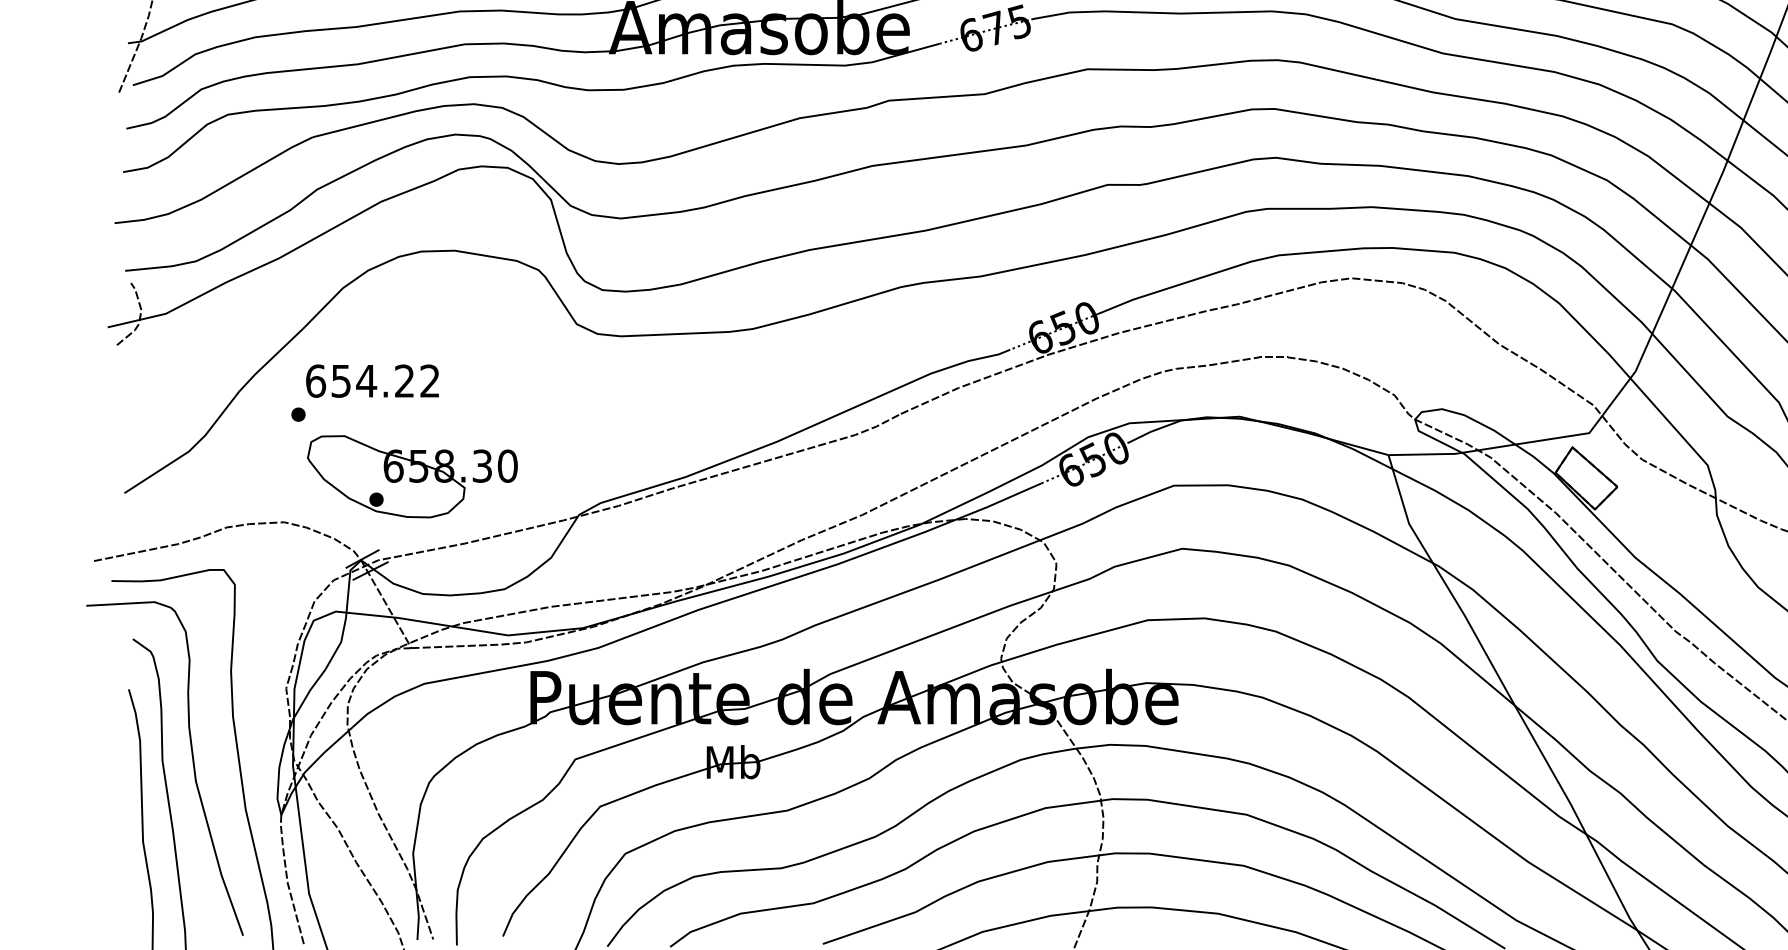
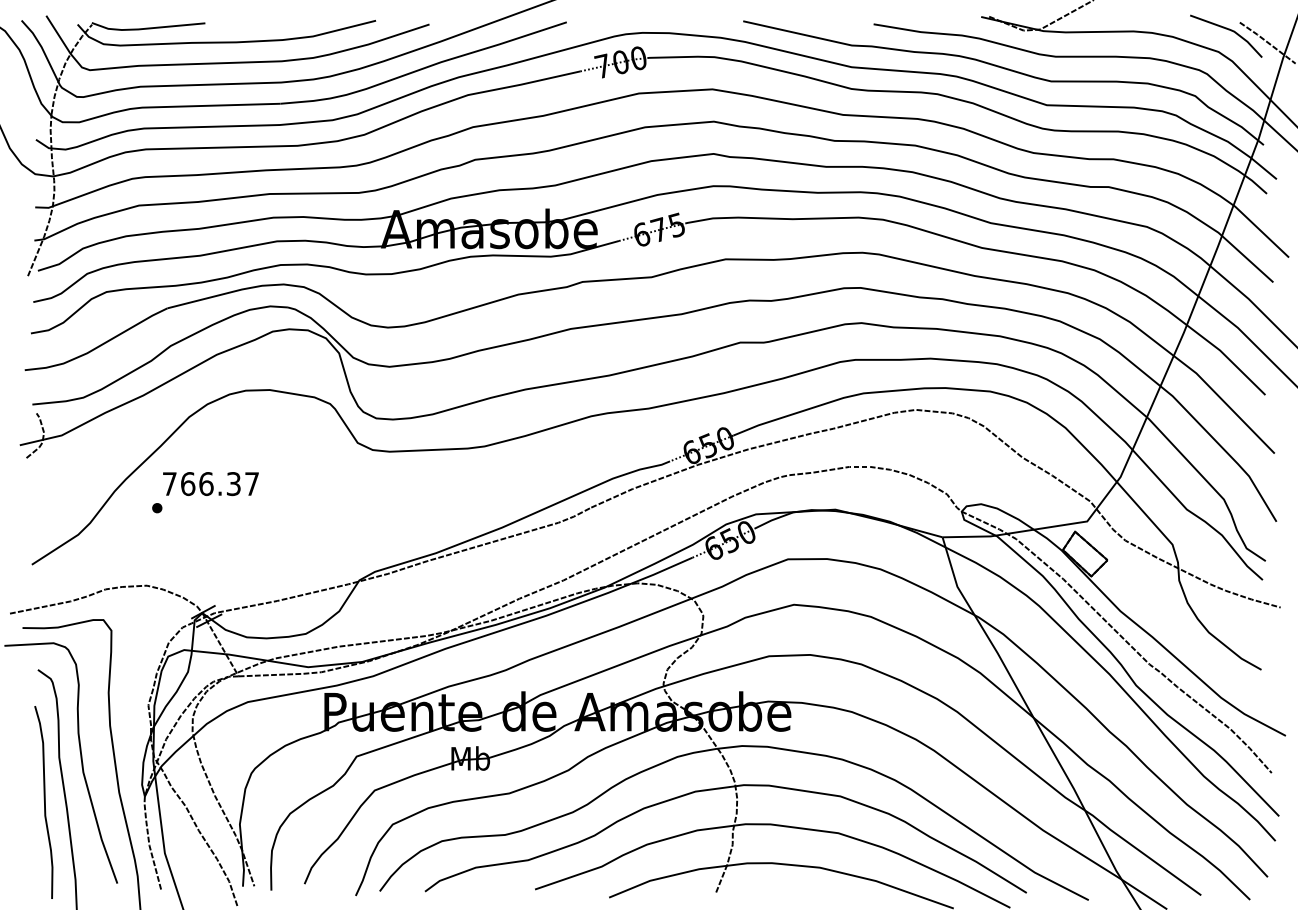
text: (372, 381) -> (210, 484), 654.22 -> 766.37
part: (412, 476) -> (239, 552), removed

